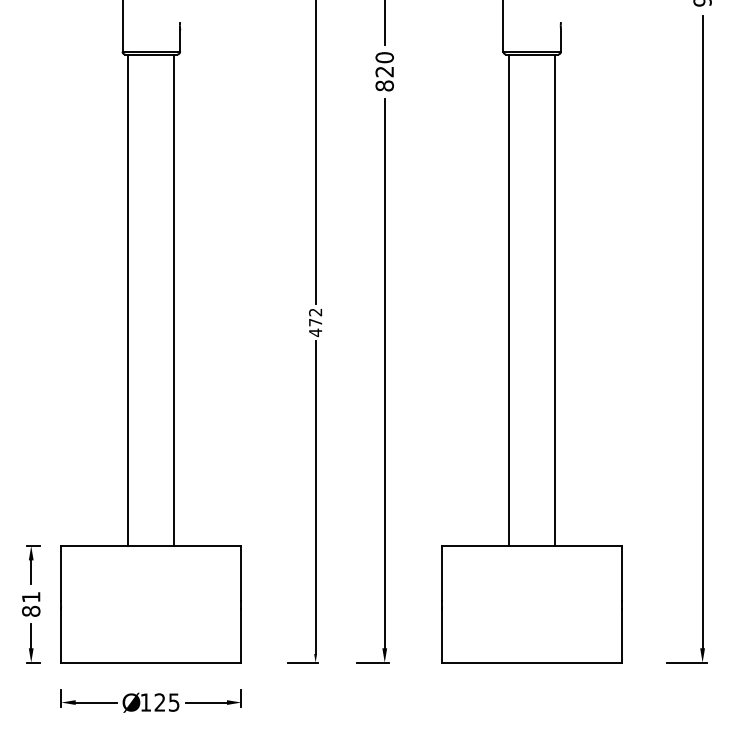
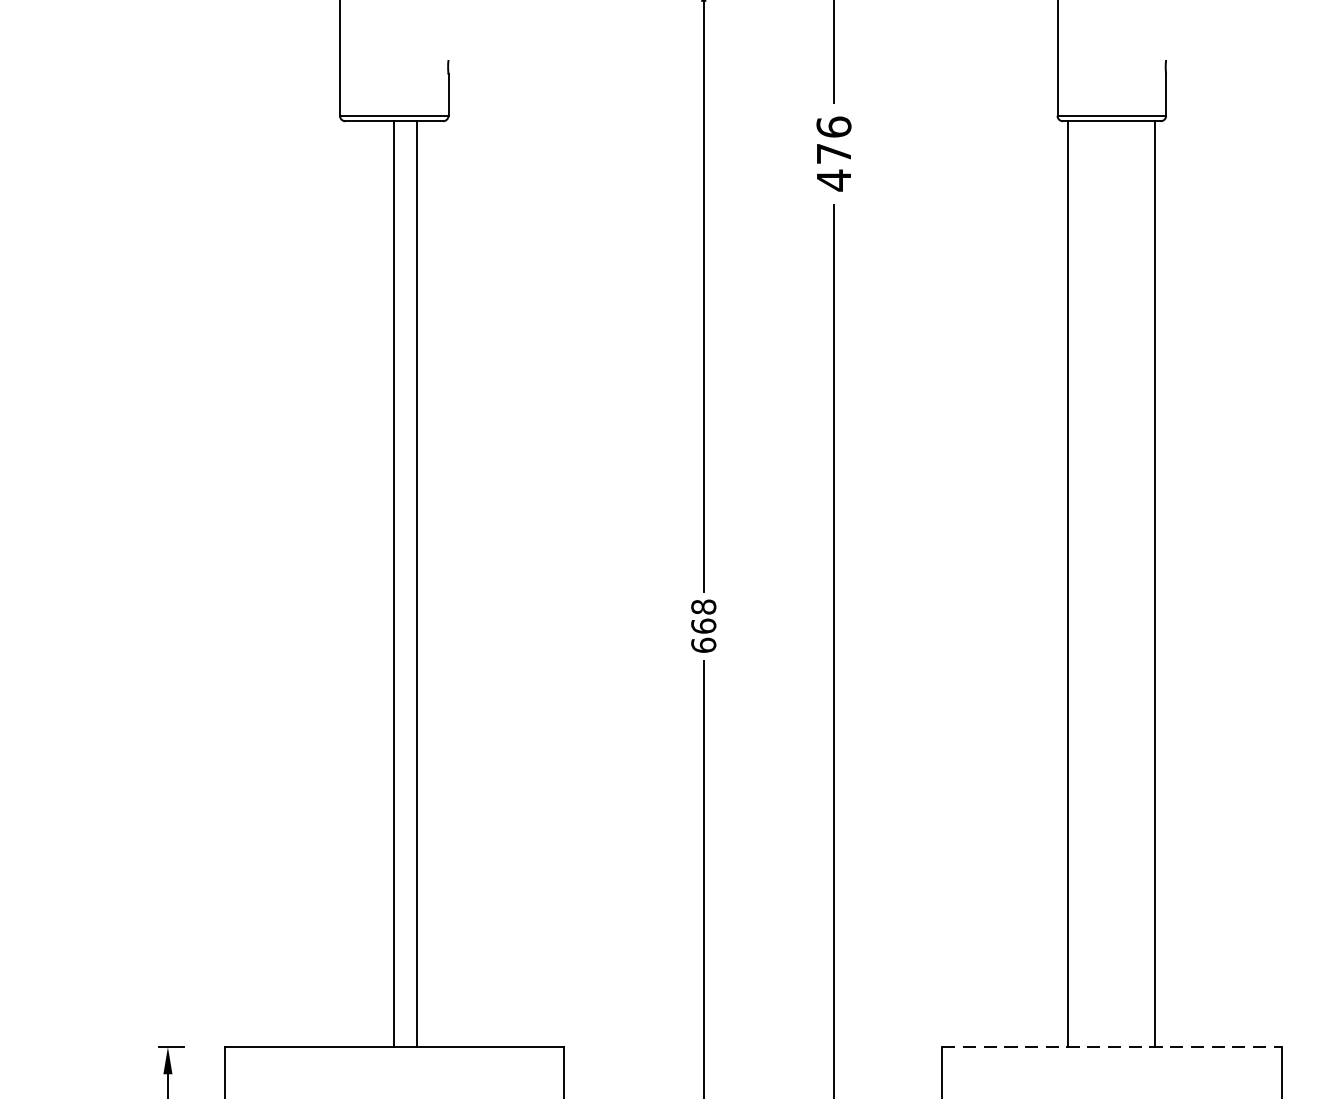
text: (384, 71) -> (833, 153), 820 -> 476
line: (128, 299) -> (417, 582), moved
line: (174, 299) -> (394, 582), moved
text: (315, 322) -> (703, 626), 472 -> 668
line: (532, 545) -> (1112, 1046), solid -> dashed

